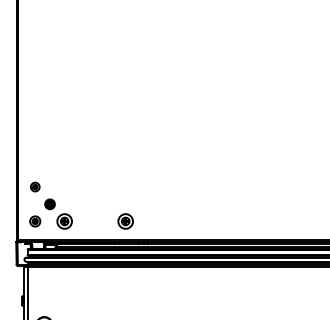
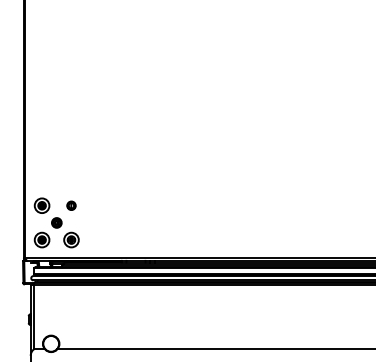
part: (34, 186) -> (41, 205), size x1.67
part: (64, 186) -> (71, 205), added
part: (34, 220) -> (41, 239), size x1.43
part: (125, 220) -> (132, 239), removed

